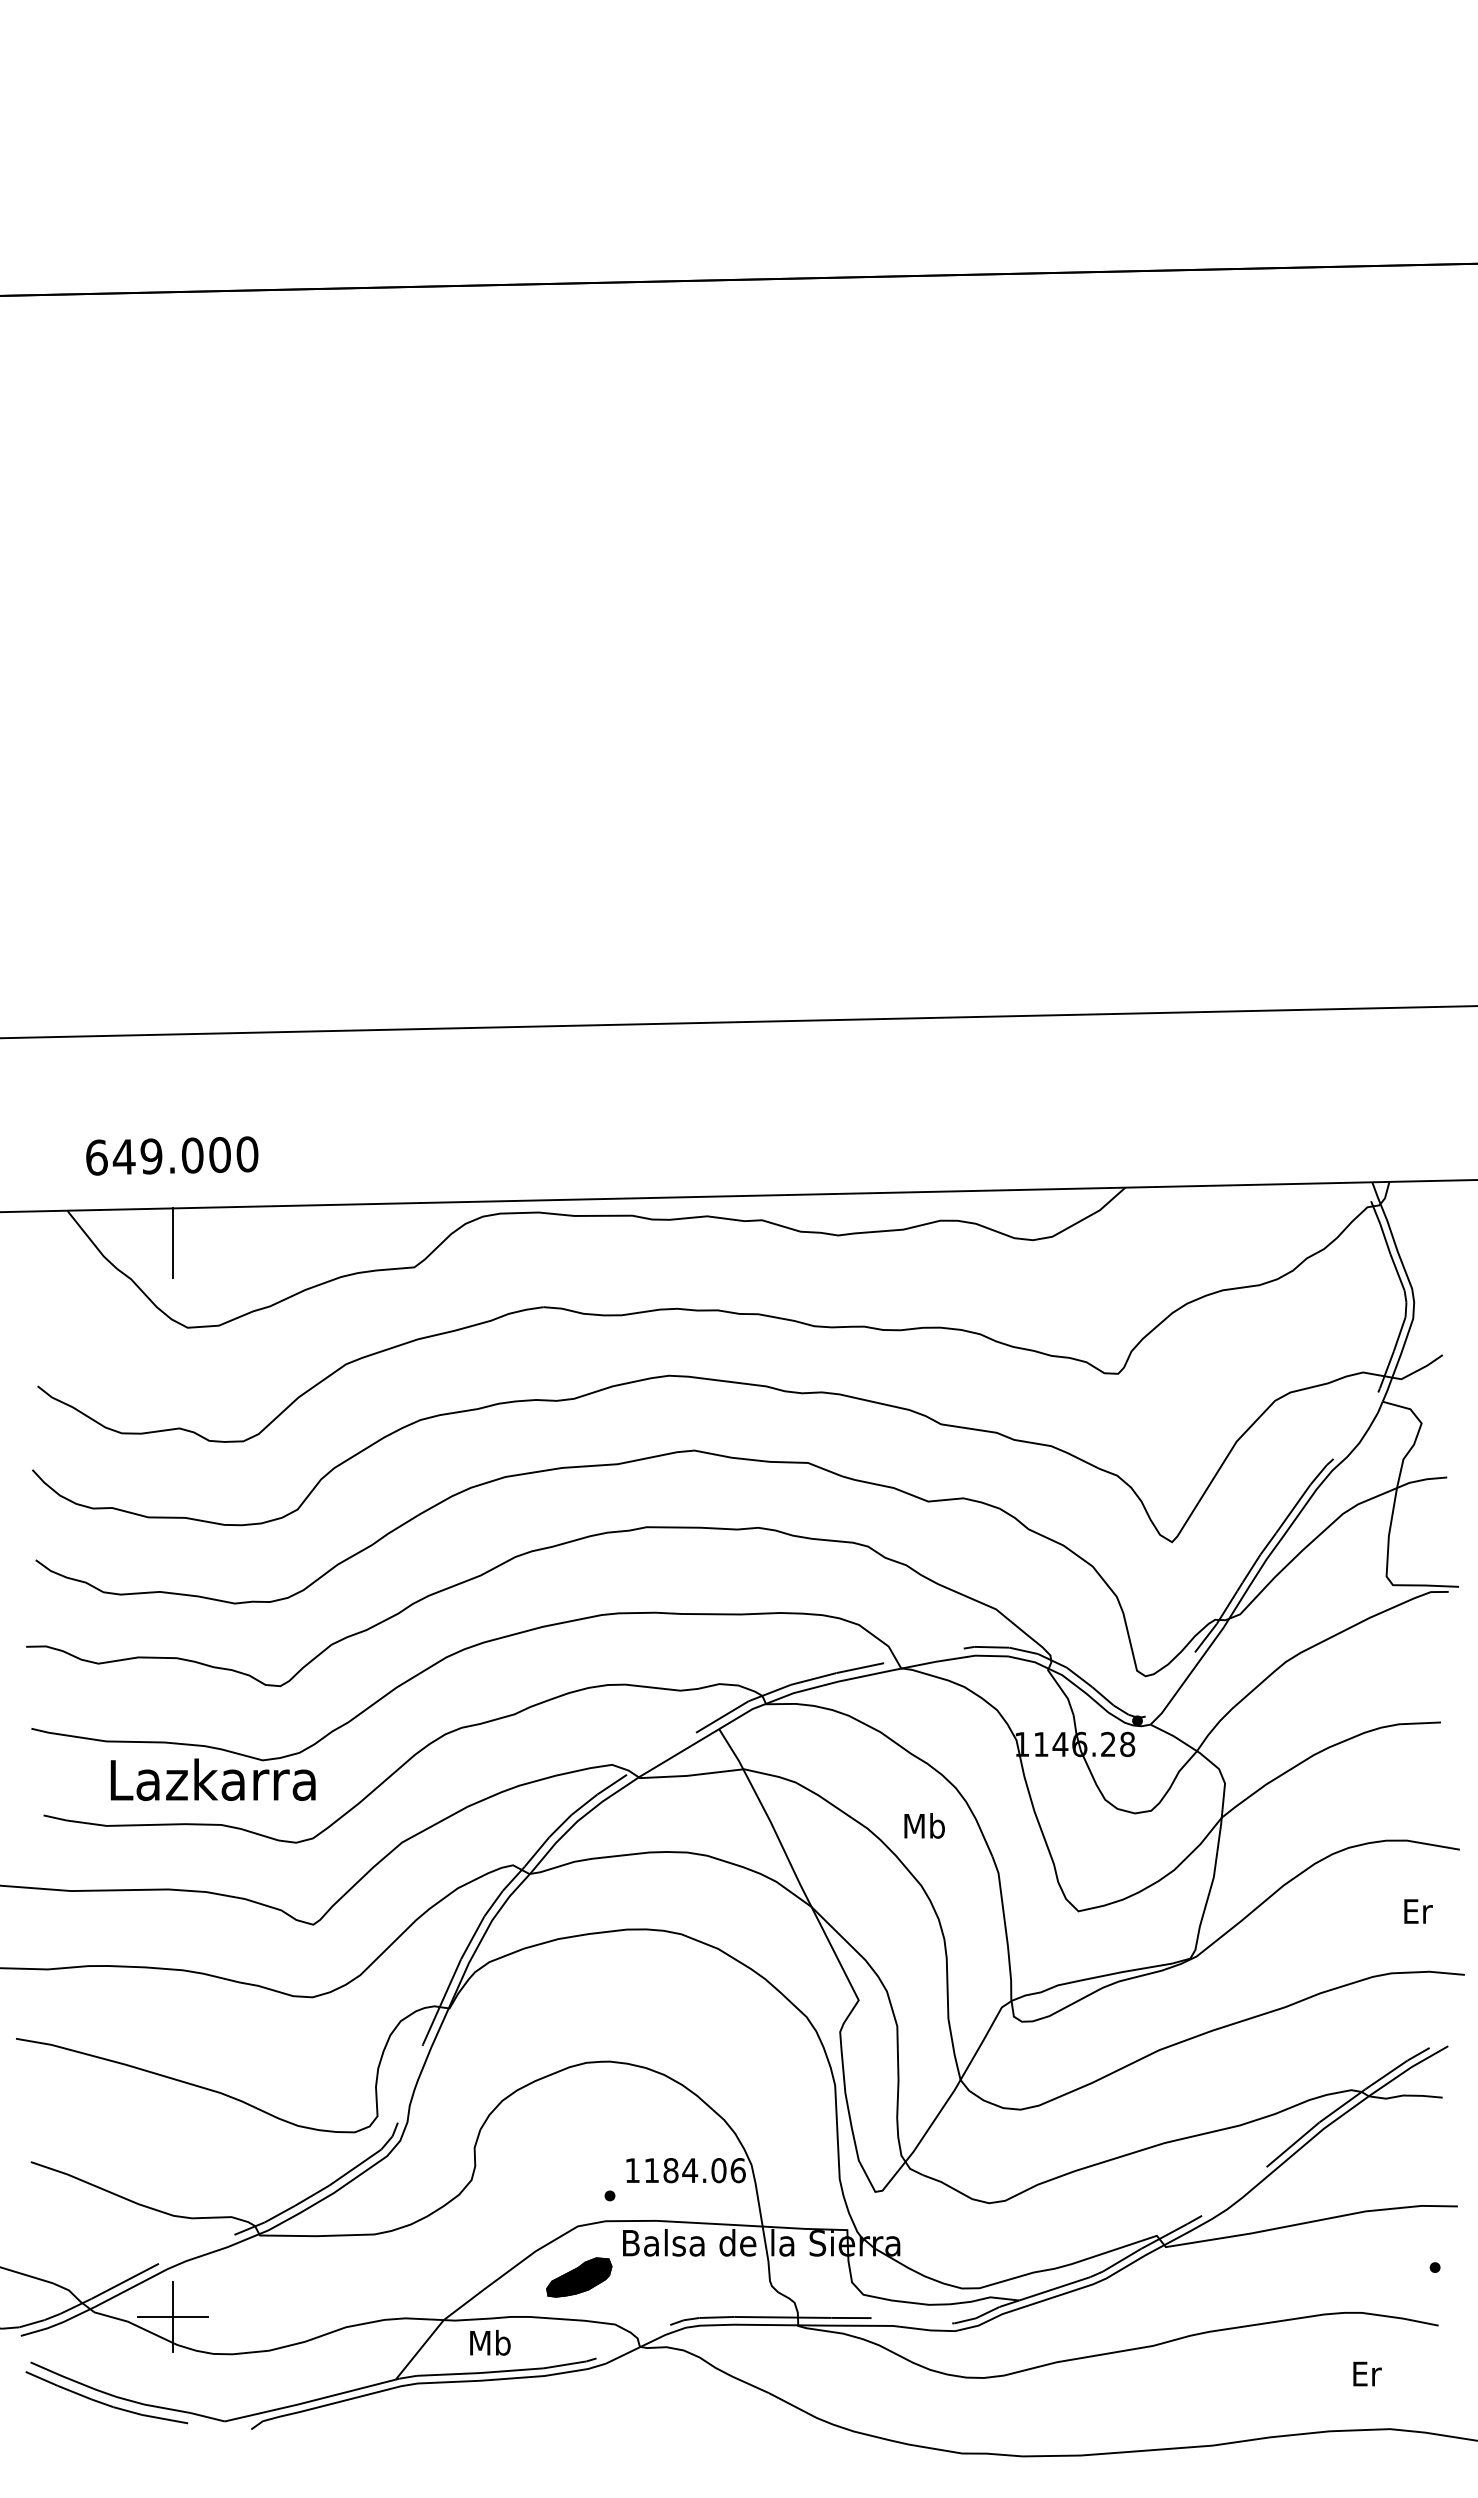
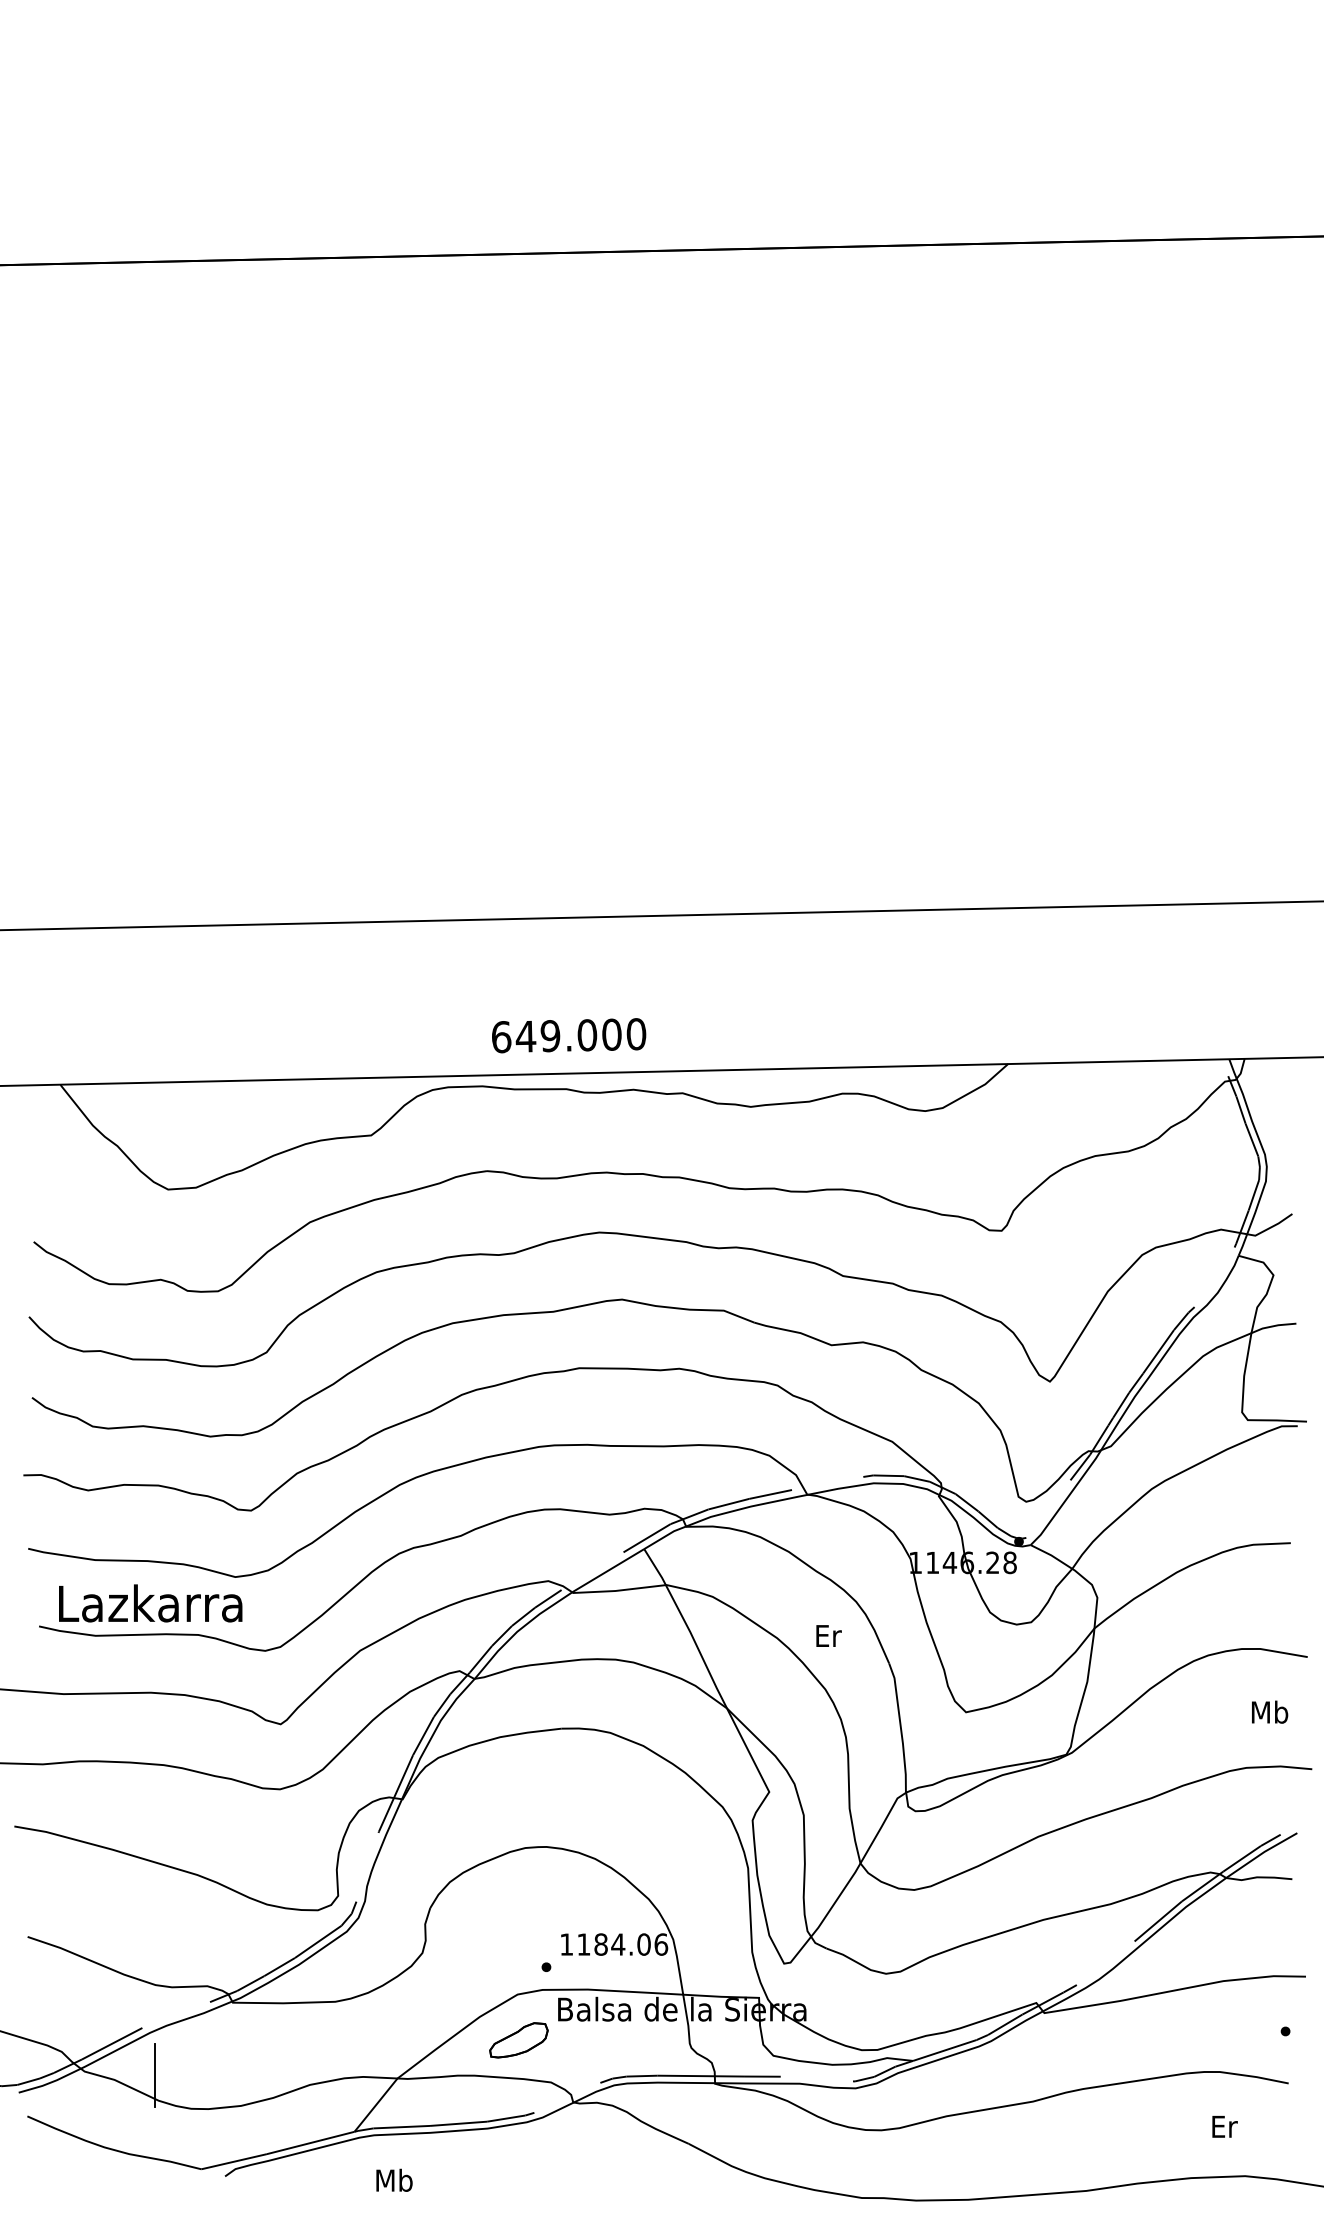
text: (172, 1155) -> (569, 1035), moved
line: (172, 1243) -> (154, 1114), removed
text: (212, 1779) -> (150, 1603), moved
text: (924, 1825) -> (828, 1635), Mb -> Er
text: (1417, 1911) -> (1269, 1712), Er -> Mb
fill: (579, 2277) -> (519, 2040), removed
line: (172, 2317) -> (154, 2076), removed
text: (490, 2342) -> (394, 2180), moved
curve: (103, 2402) -> (92, 2152), removed

